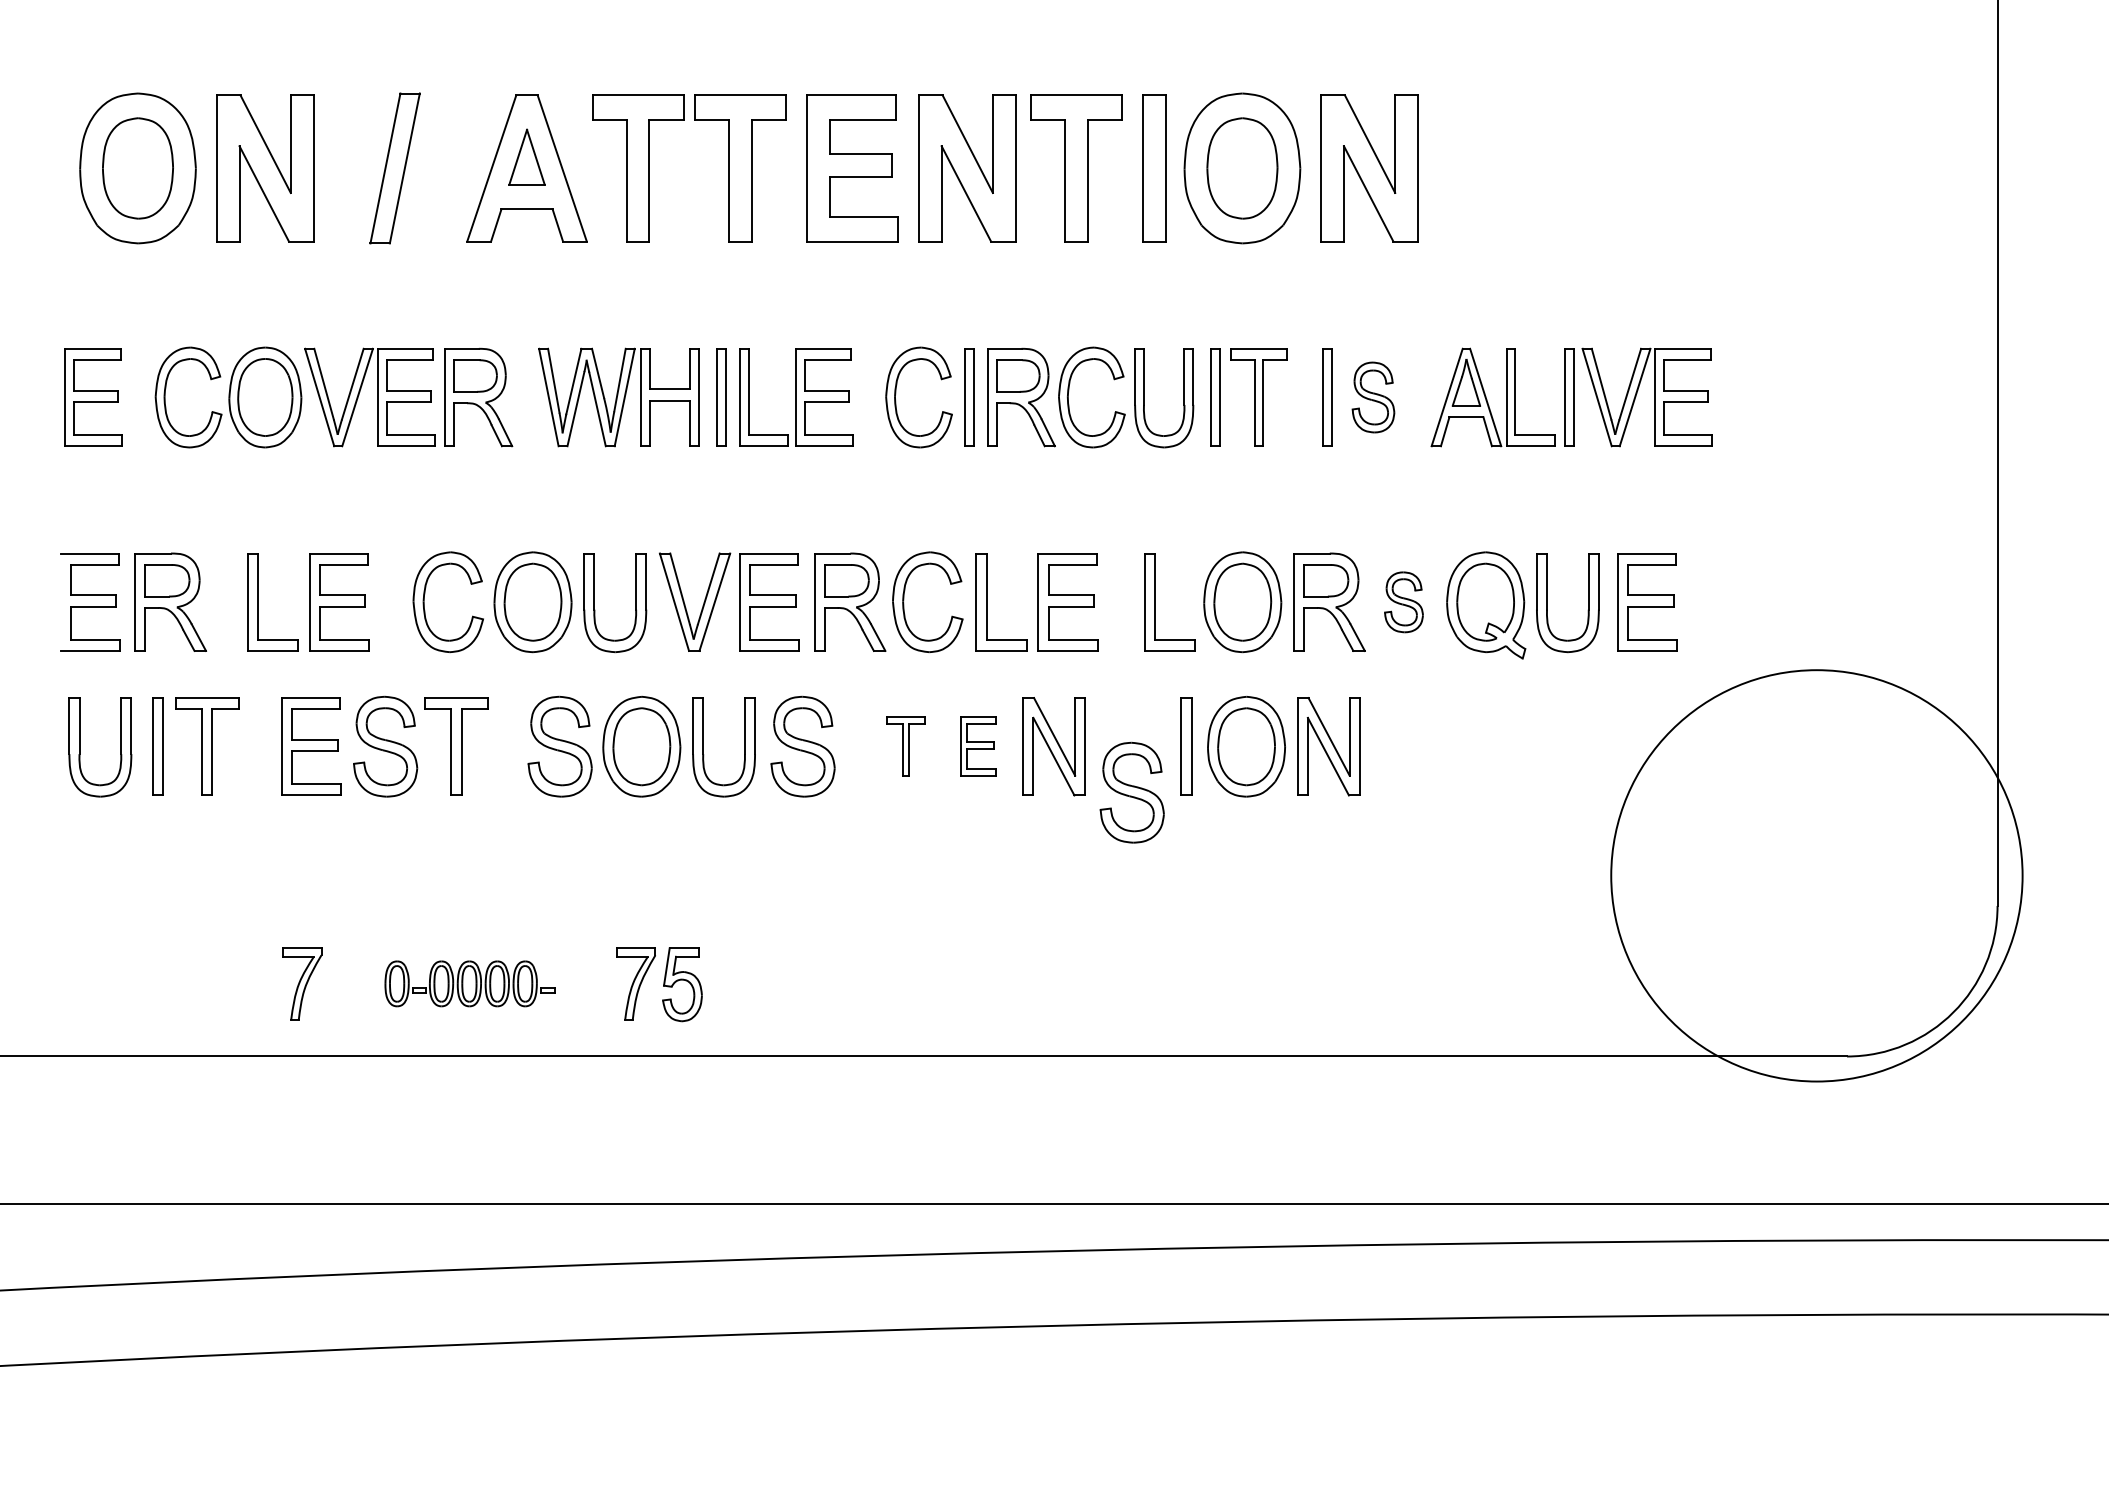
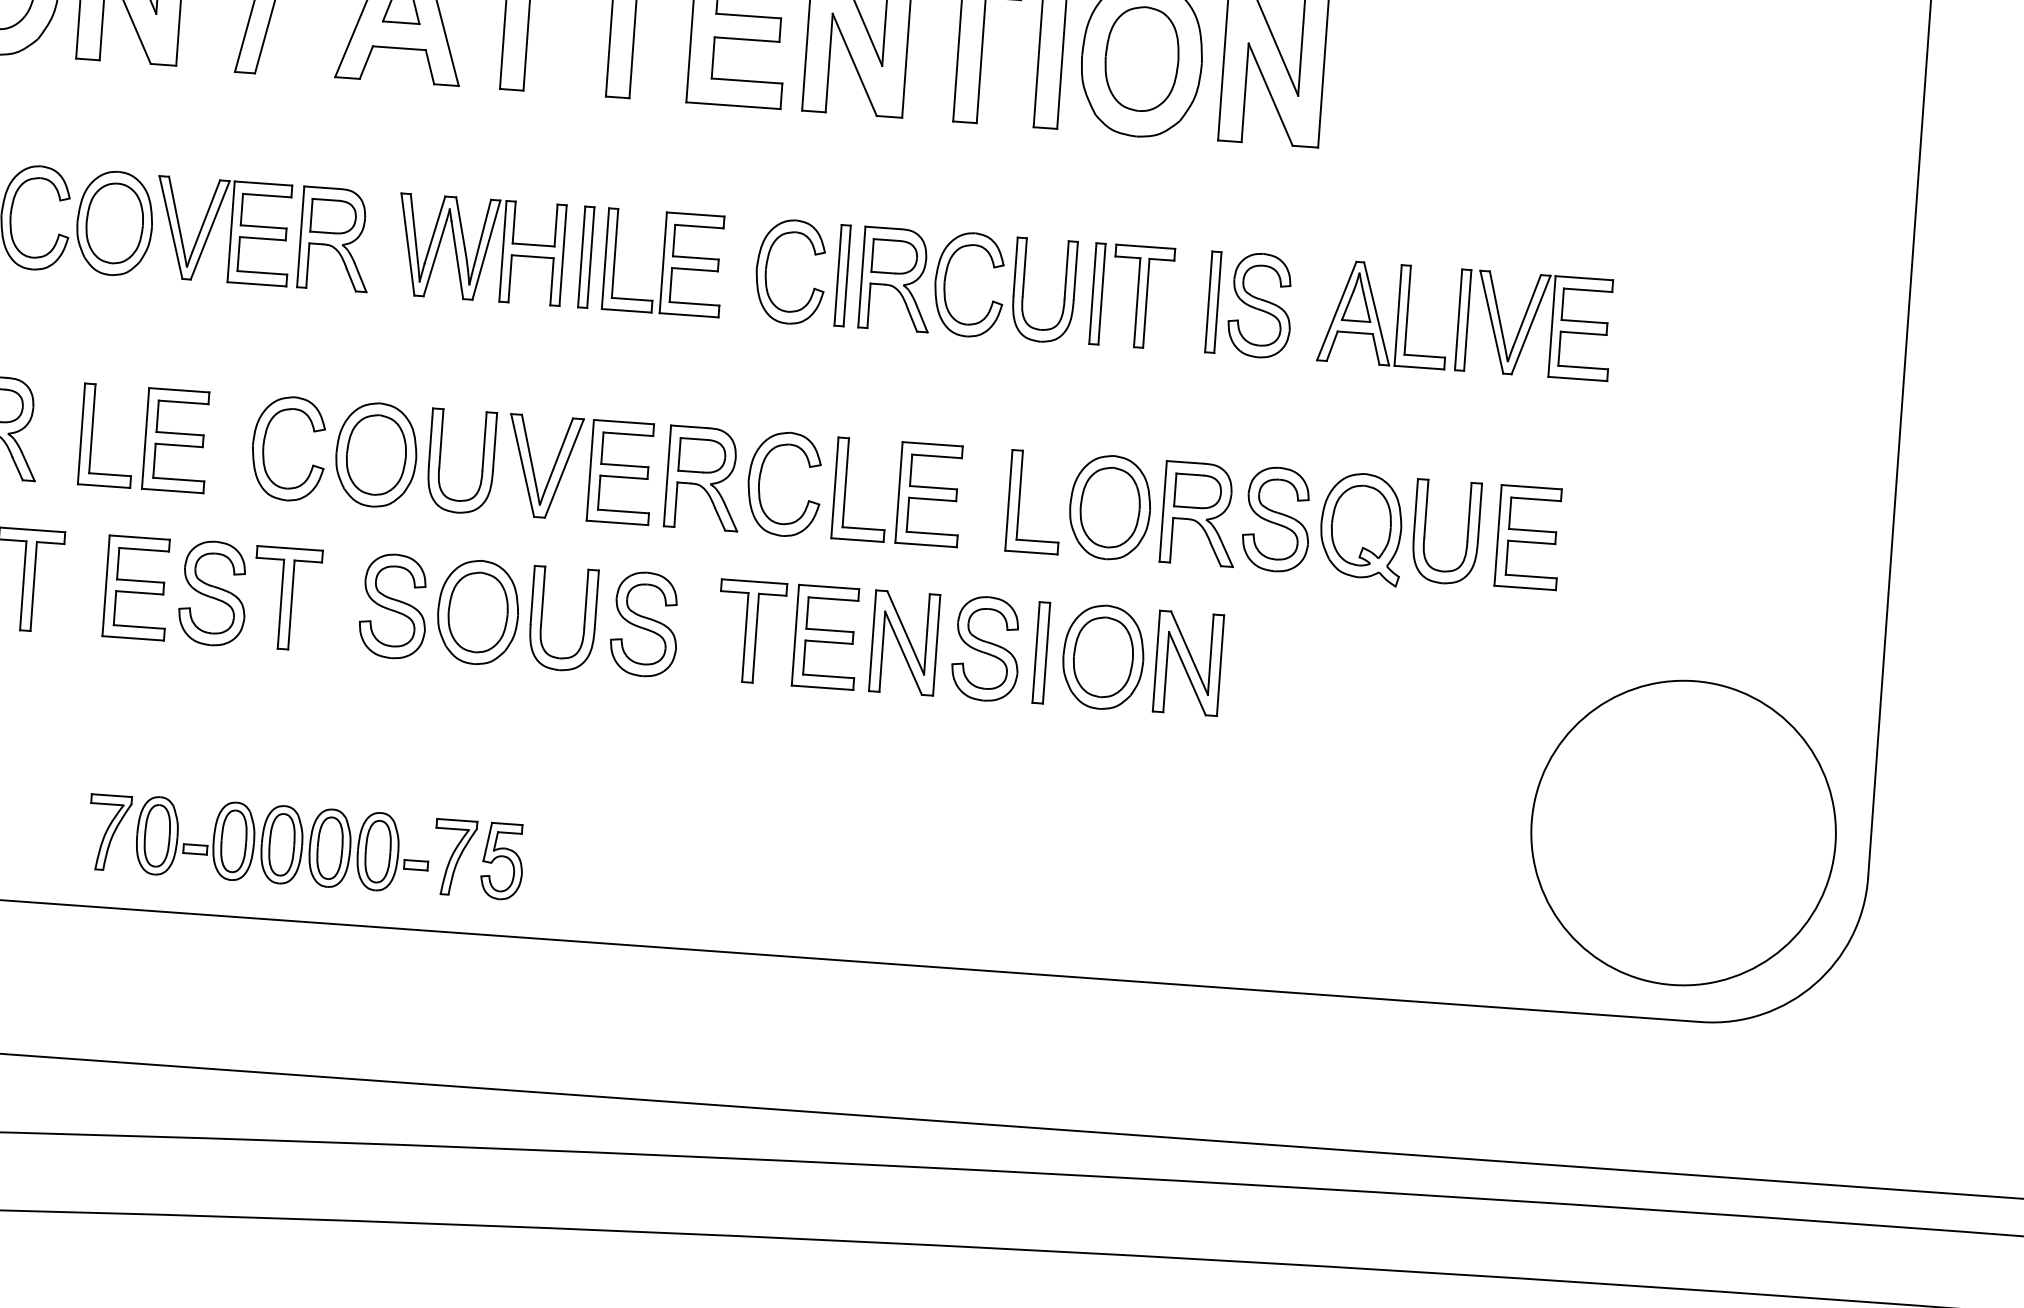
part: (1373, 397) -> (1260, 305), size x1.43
part: (1403, 602) -> (1276, 519), size x1.67
part: (905, 746) -> (750, 631), size x1.67
part: (978, 746) -> (826, 637), size x1.67
part: (1131, 792) -> (985, 648), moved
circle: (1816, 875) -> (1683, 832), size x0.71
part: (469, 983) -> (282, 844), size x1.67

